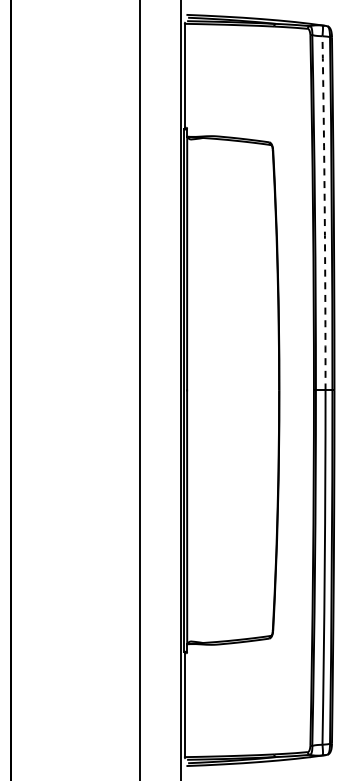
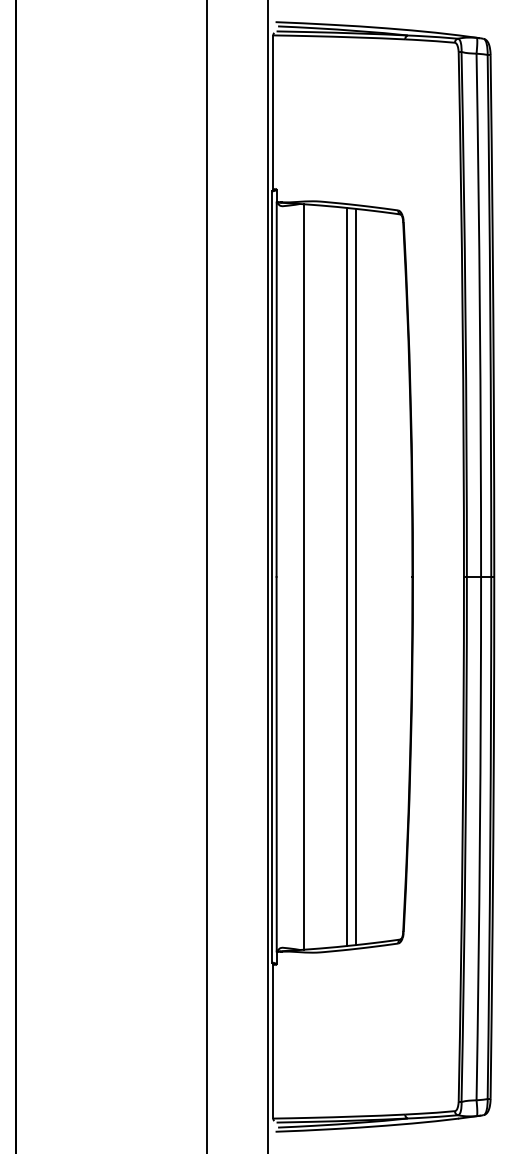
arc: (324, 213) -> (479, 315), dashed -> solid
line: (205, 390) -> (303, 577), added
line: (234, 390) -> (346, 577), added
line: (241, 390) -> (356, 577), added

